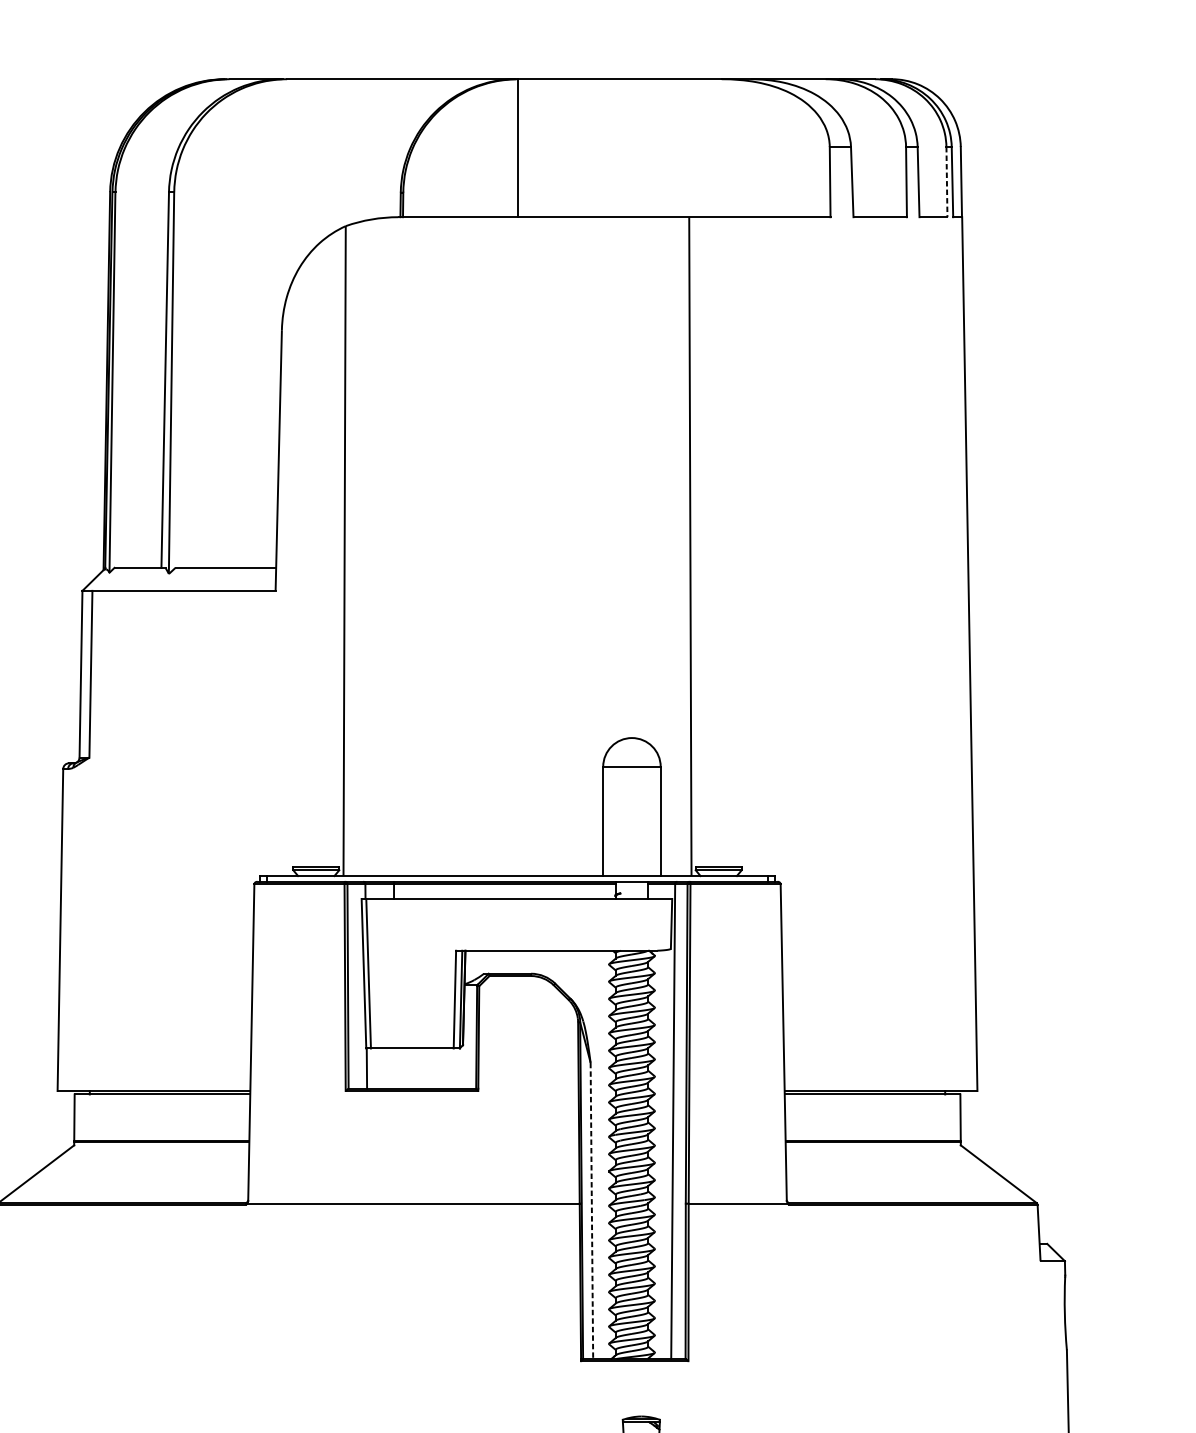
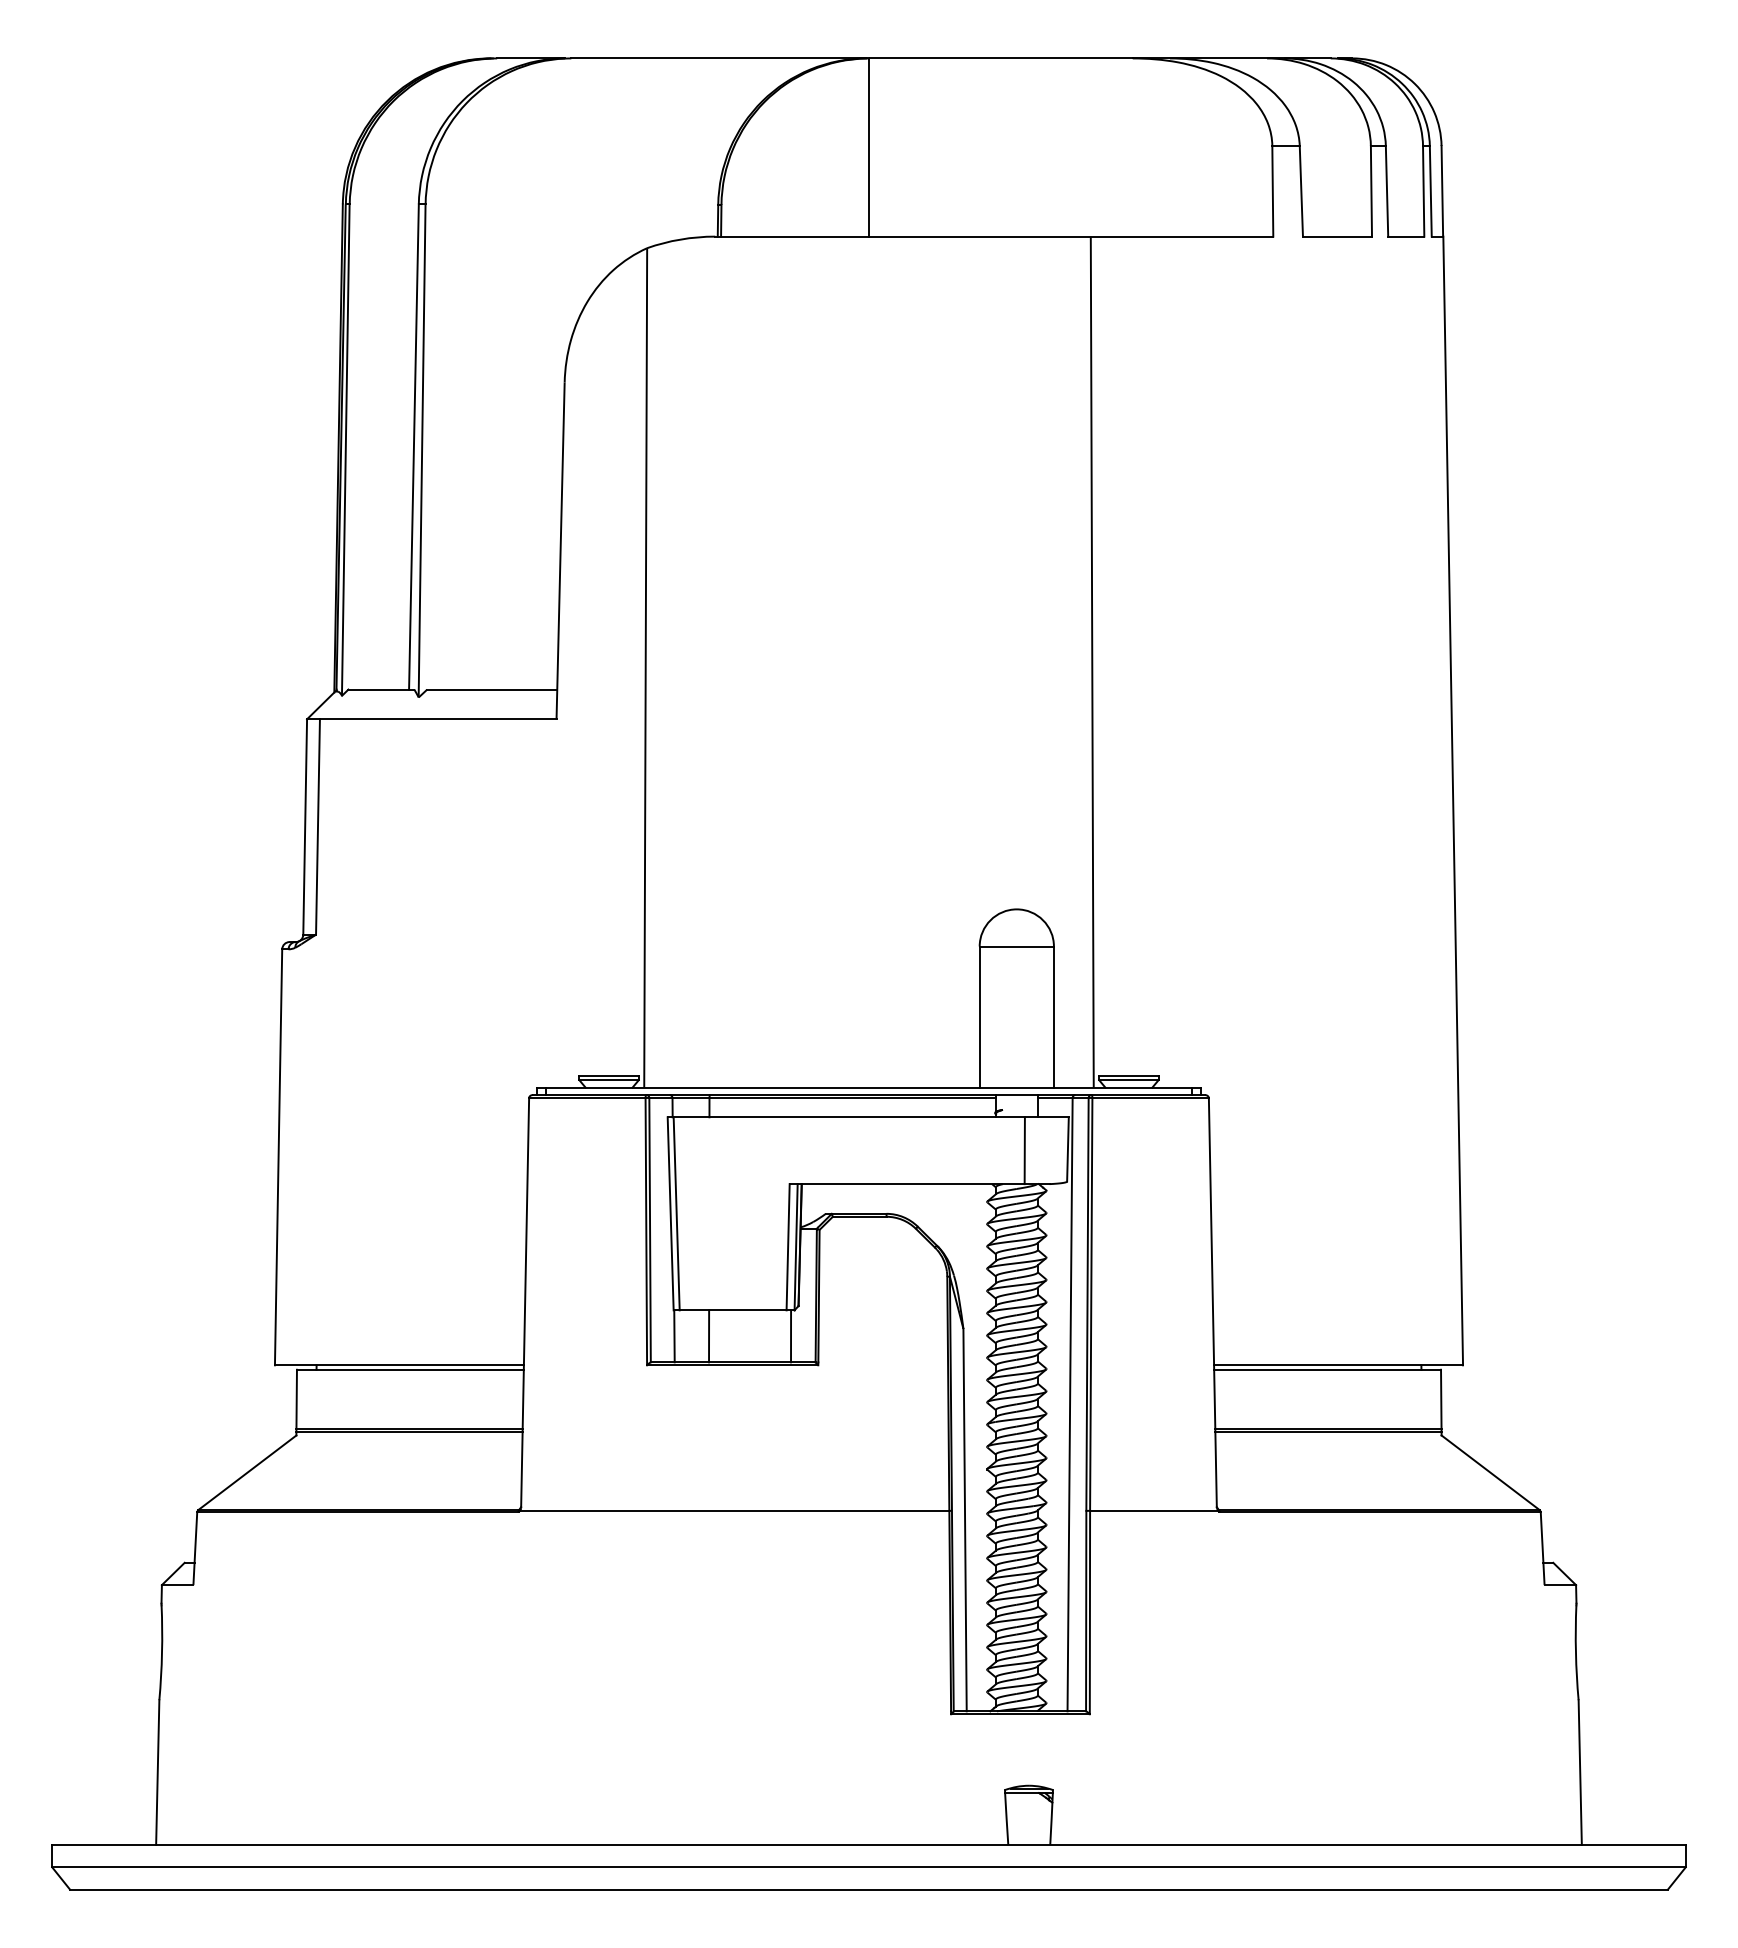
line: (946, 182) -> (1423, 191), dashed -> solid
line: (637, 924) -> (1024, 1150), added
line: (394, 1068) -> (709, 1336), added
line: (457, 1068) -> (791, 1336), added
line: (592, 1211) -> (965, 1520), dashed -> solid

